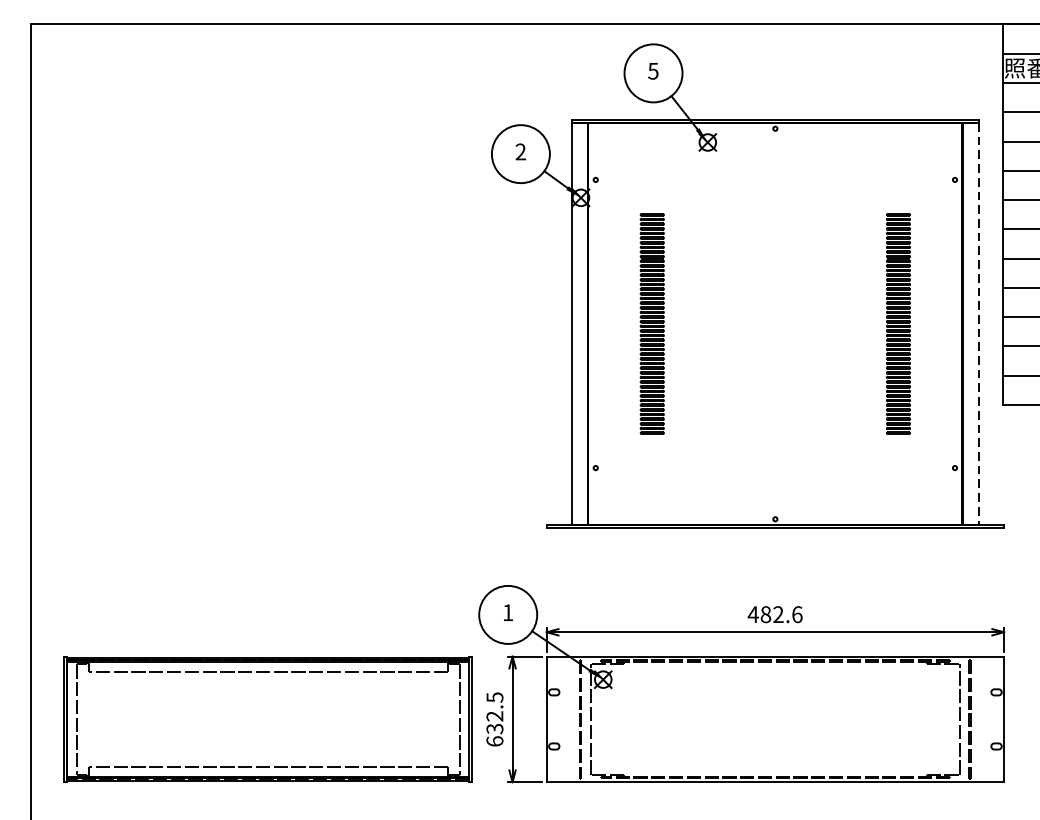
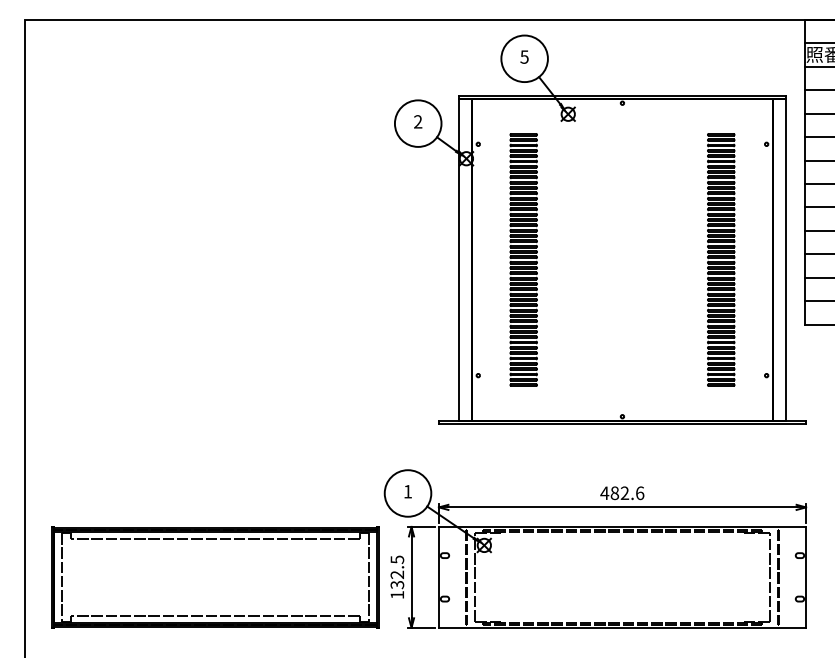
part: (652, 323) -> (523, 259), size x1.43
part: (898, 323) -> (721, 259), size x1.43
line: (978, 324) -> (785, 260), dashed -> solid
text: (495, 740) -> (397, 594), 632.5 -> 132.5

